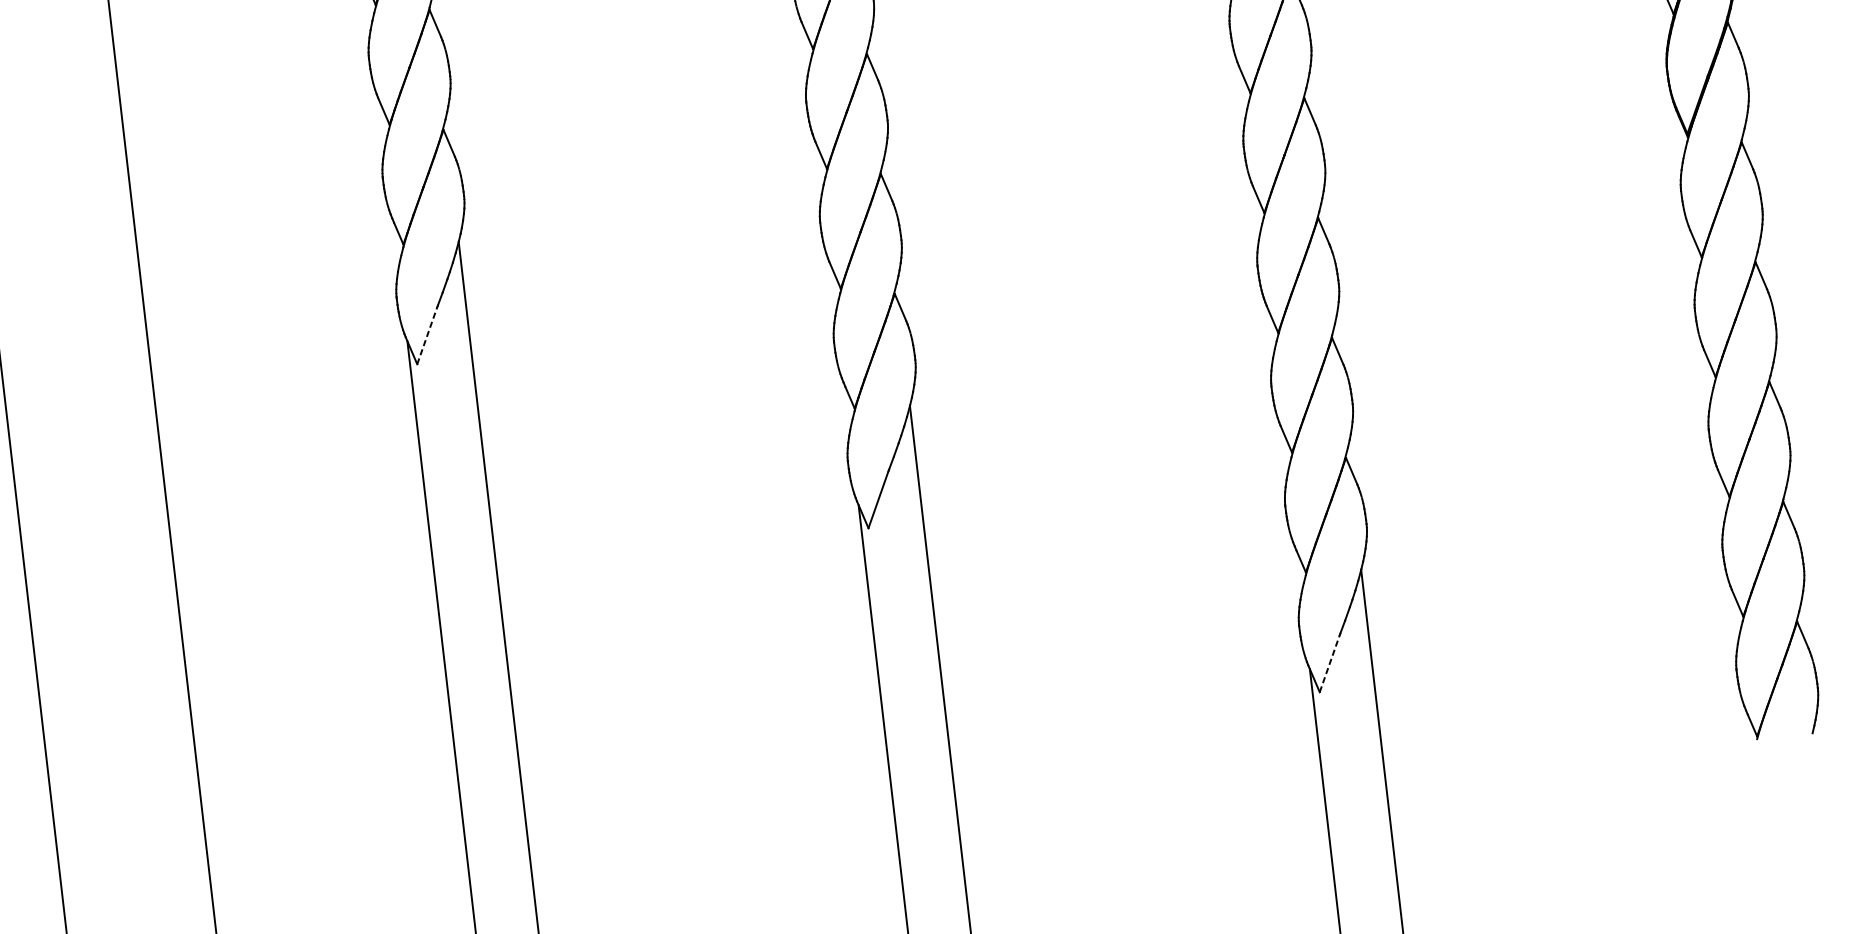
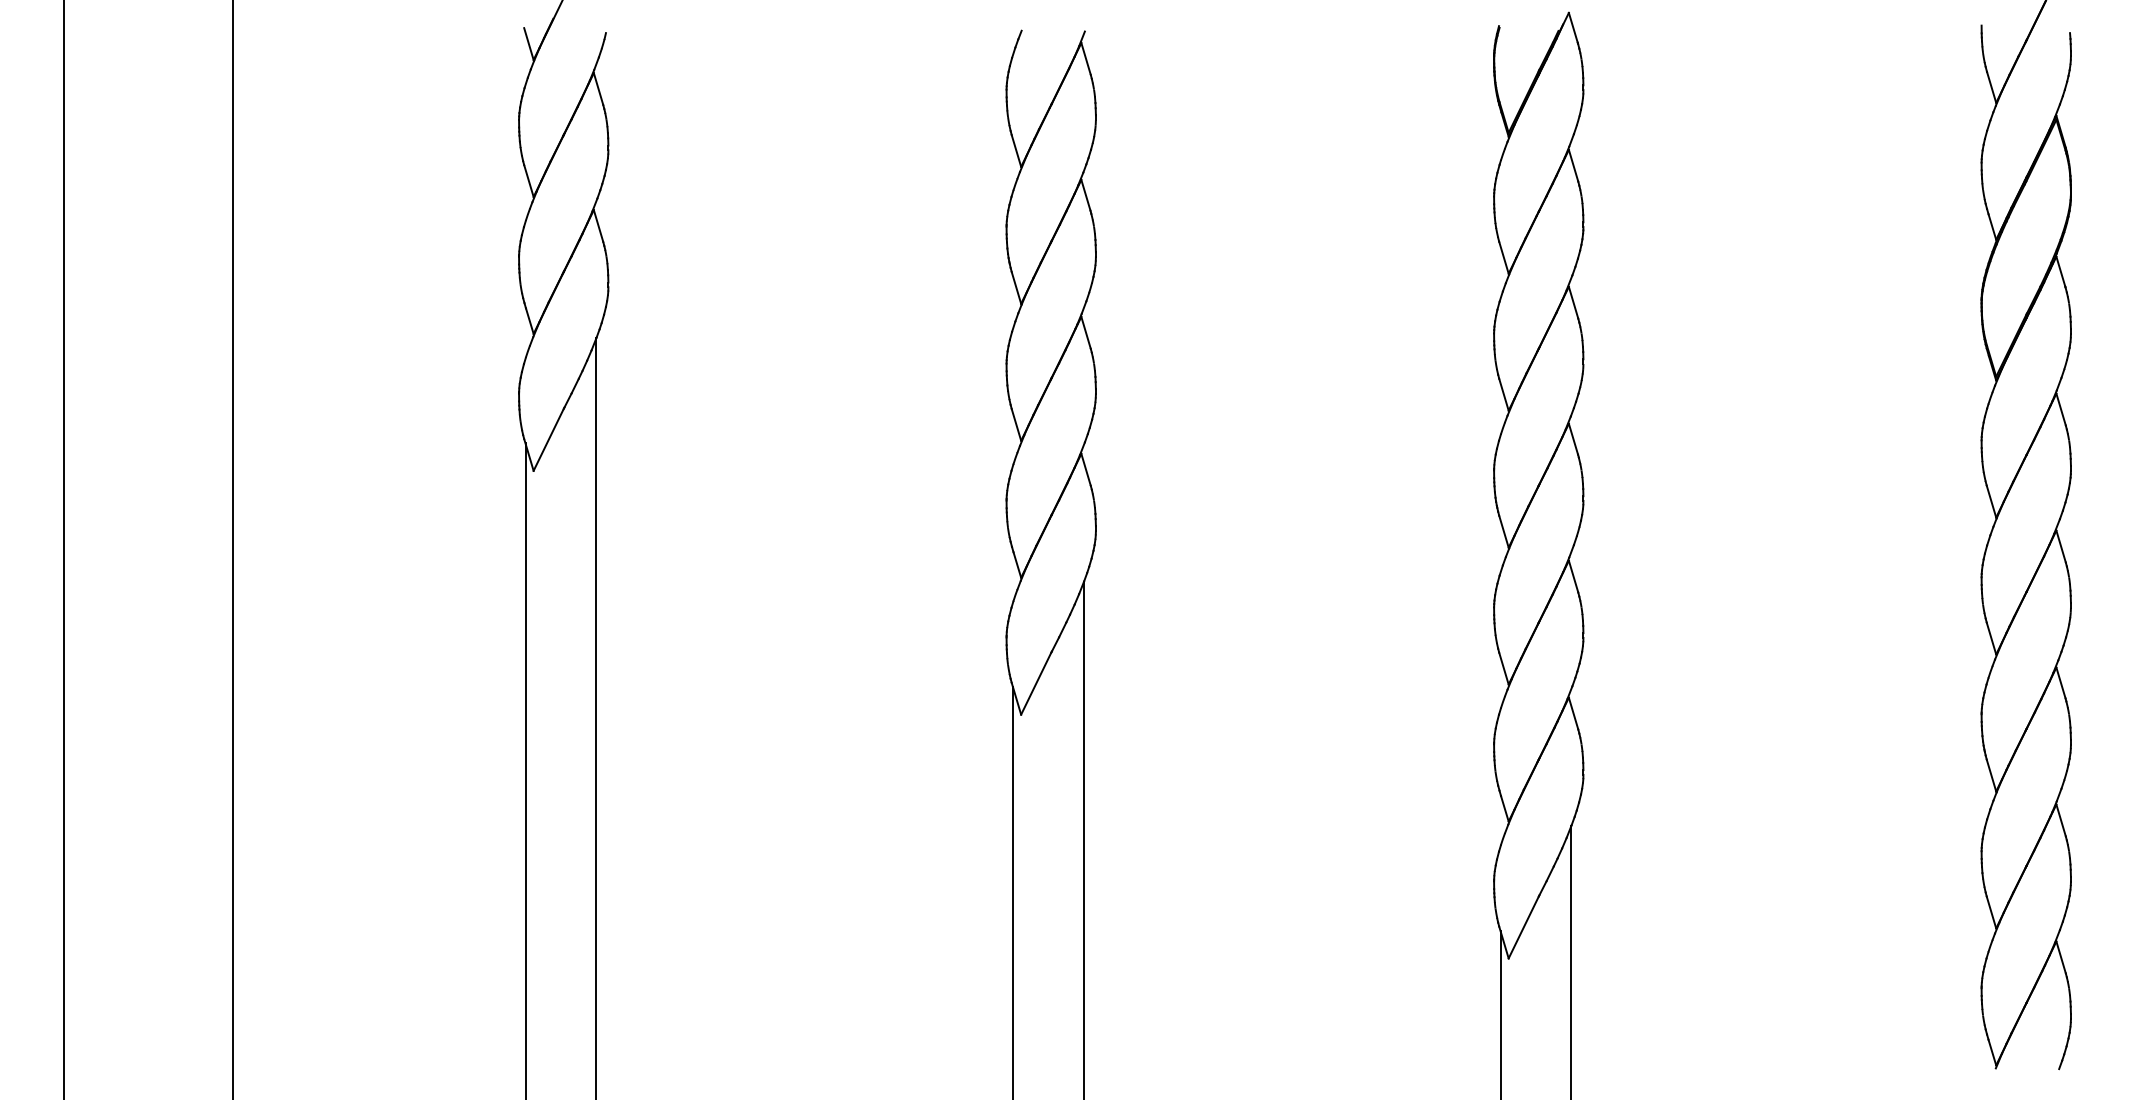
line: (427, 335) -> (548, 439), dashed -> solid
line: (1329, 663) -> (1523, 927), dashed -> solid

